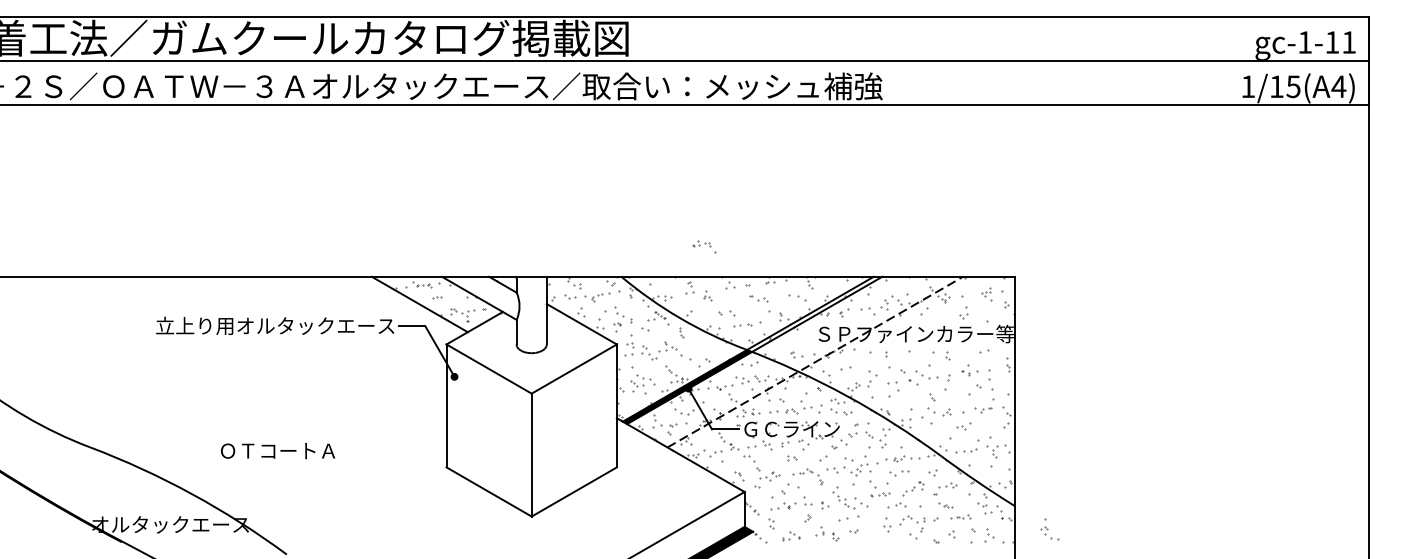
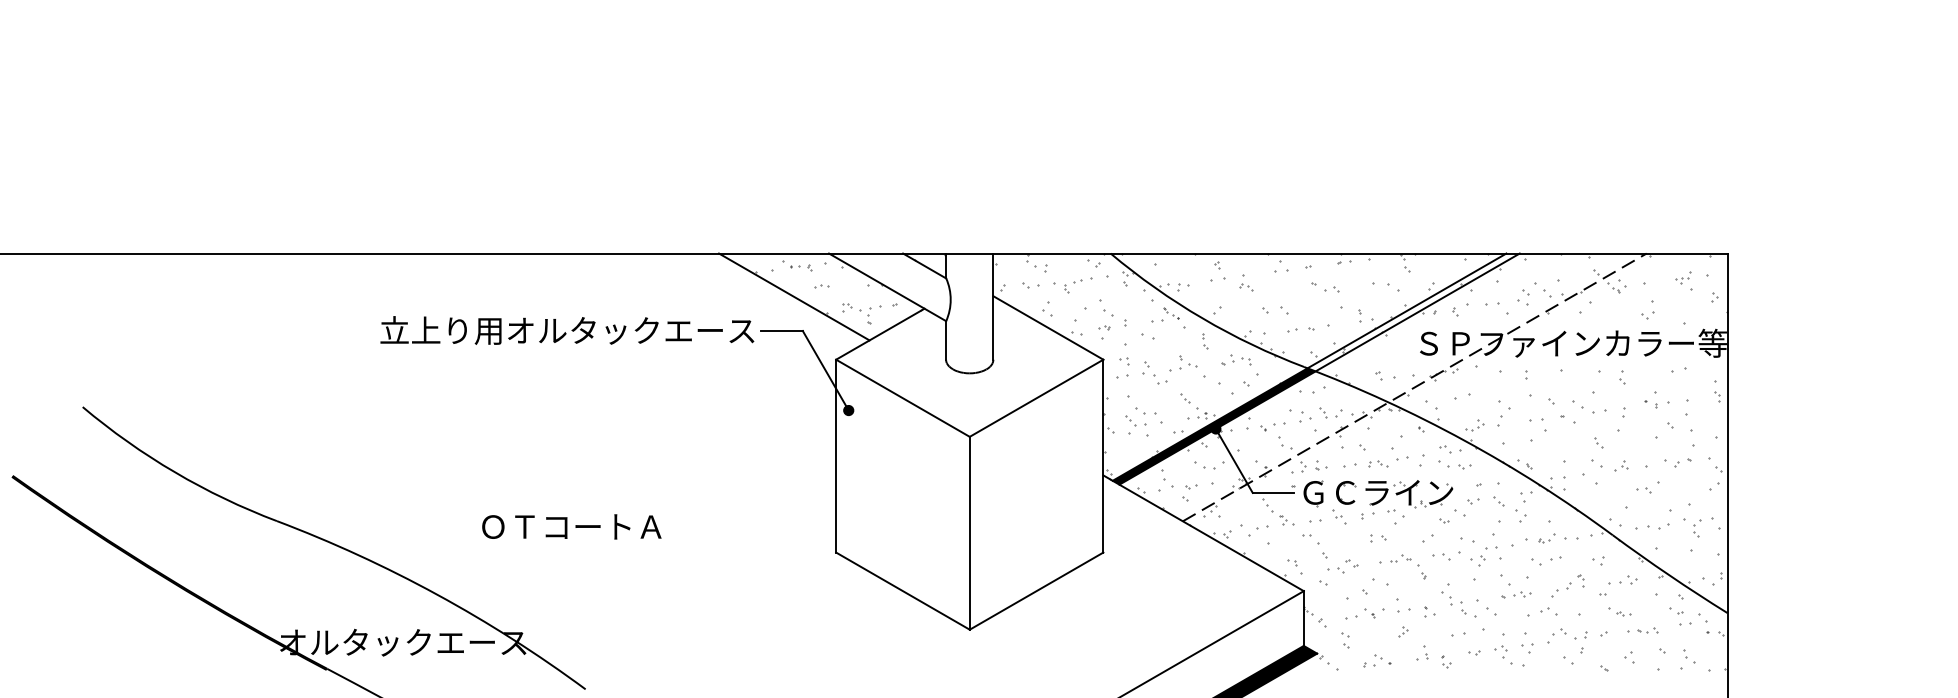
part: (704, 246) -> (1240, 364), moved
part: (1049, 529) -> (1509, 649), moved

